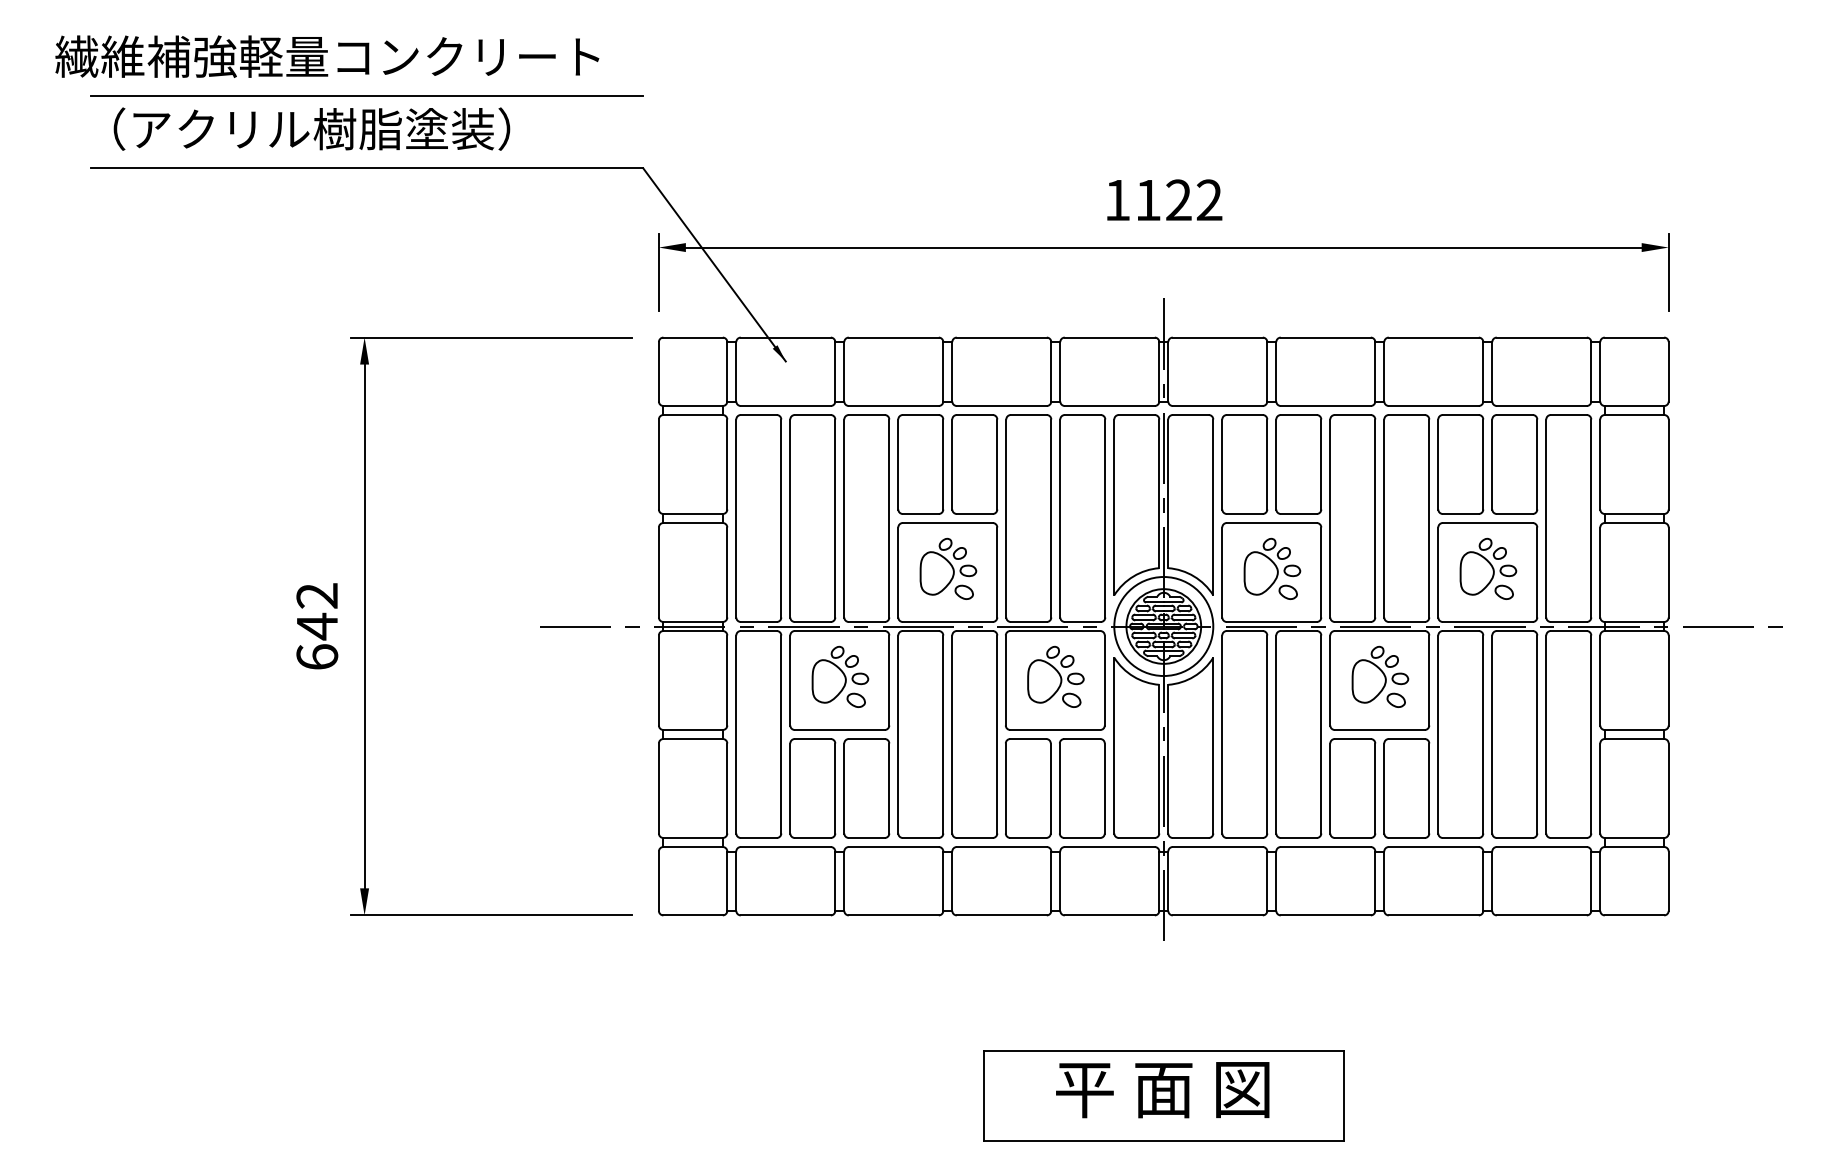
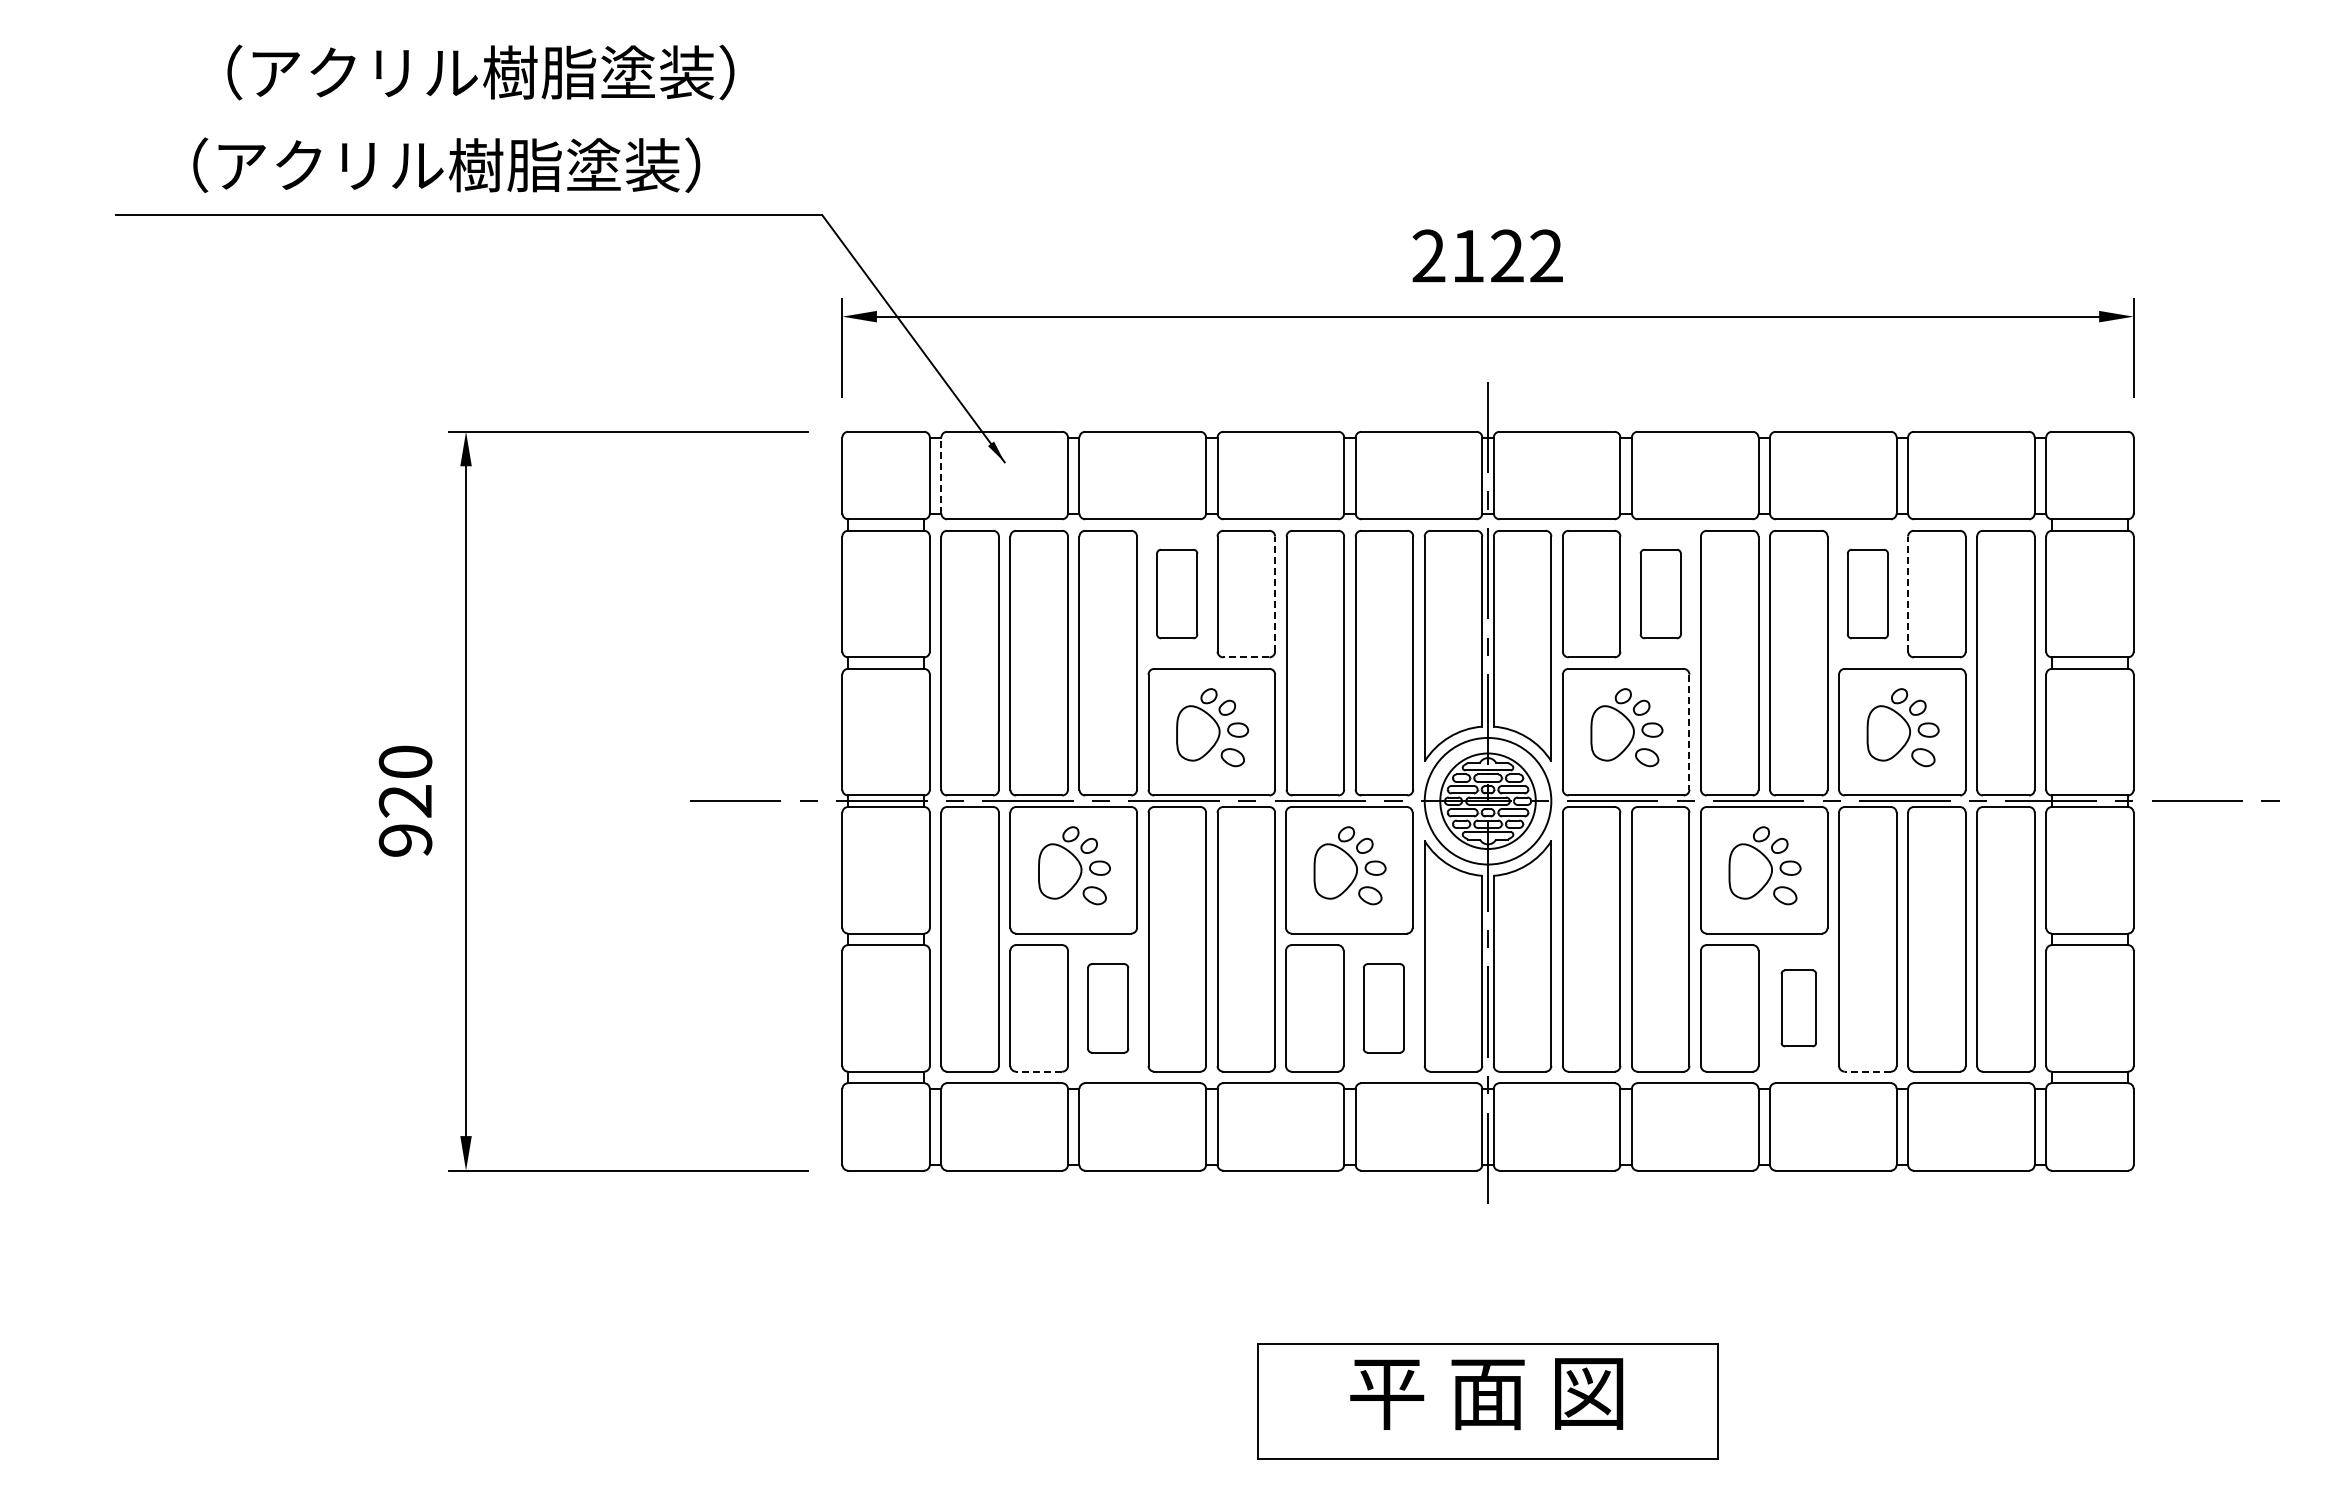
text: (327, 56) -> (418, 72), 繊維補強軽量コンクリート -> （アクリル樹脂塗装）
line: (366, 95) -> (468, 122), removed
text: (311, 128) -> (446, 164), moved
text: (1117, 199) -> (1428, 255), 1122 -> 2122
line: (736, 371) -> (941, 475), solid -> dashed
part: (920, 464) -> (1176, 593), size x0.7
line: (997, 464) -> (1275, 594), solid -> dashed
part: (1298, 464) -> (1660, 593), size x0.7
part: (1460, 464) -> (1867, 593), size x0.7
line: (1492, 464) -> (1908, 594), solid -> dashed
line: (974, 514) -> (1245, 657), solid -> dashed
line: (1321, 572) -> (1689, 732), solid -> dashed
text: (317, 625) -> (405, 800), 642 -> 920
part: (866, 788) -> (1107, 1008), size x0.7
part: (1082, 788) -> (1383, 1008), size x0.7
part: (1406, 788) -> (1798, 1008), size x0.6
line: (812, 837) -> (1038, 1071), solid -> dashed
line: (1460, 837) -> (1867, 1071), solid -> dashed

